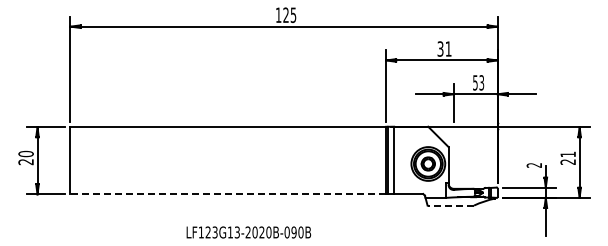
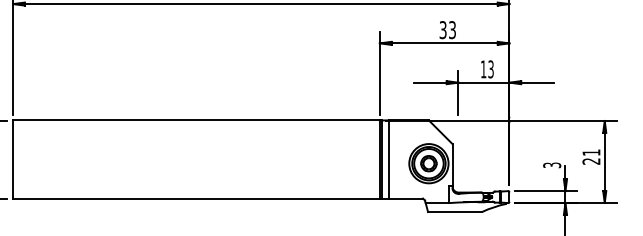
text: (448, 48) -> (452, 29), 31 -> 33
text: (475, 82) -> (483, 68), 53 -> 13
text: (535, 165) -> (553, 165), 2 -> 3
line: (228, 194) -> (196, 199), dashed -> solid
line: (450, 205) -> (454, 211), dashed -> solid

